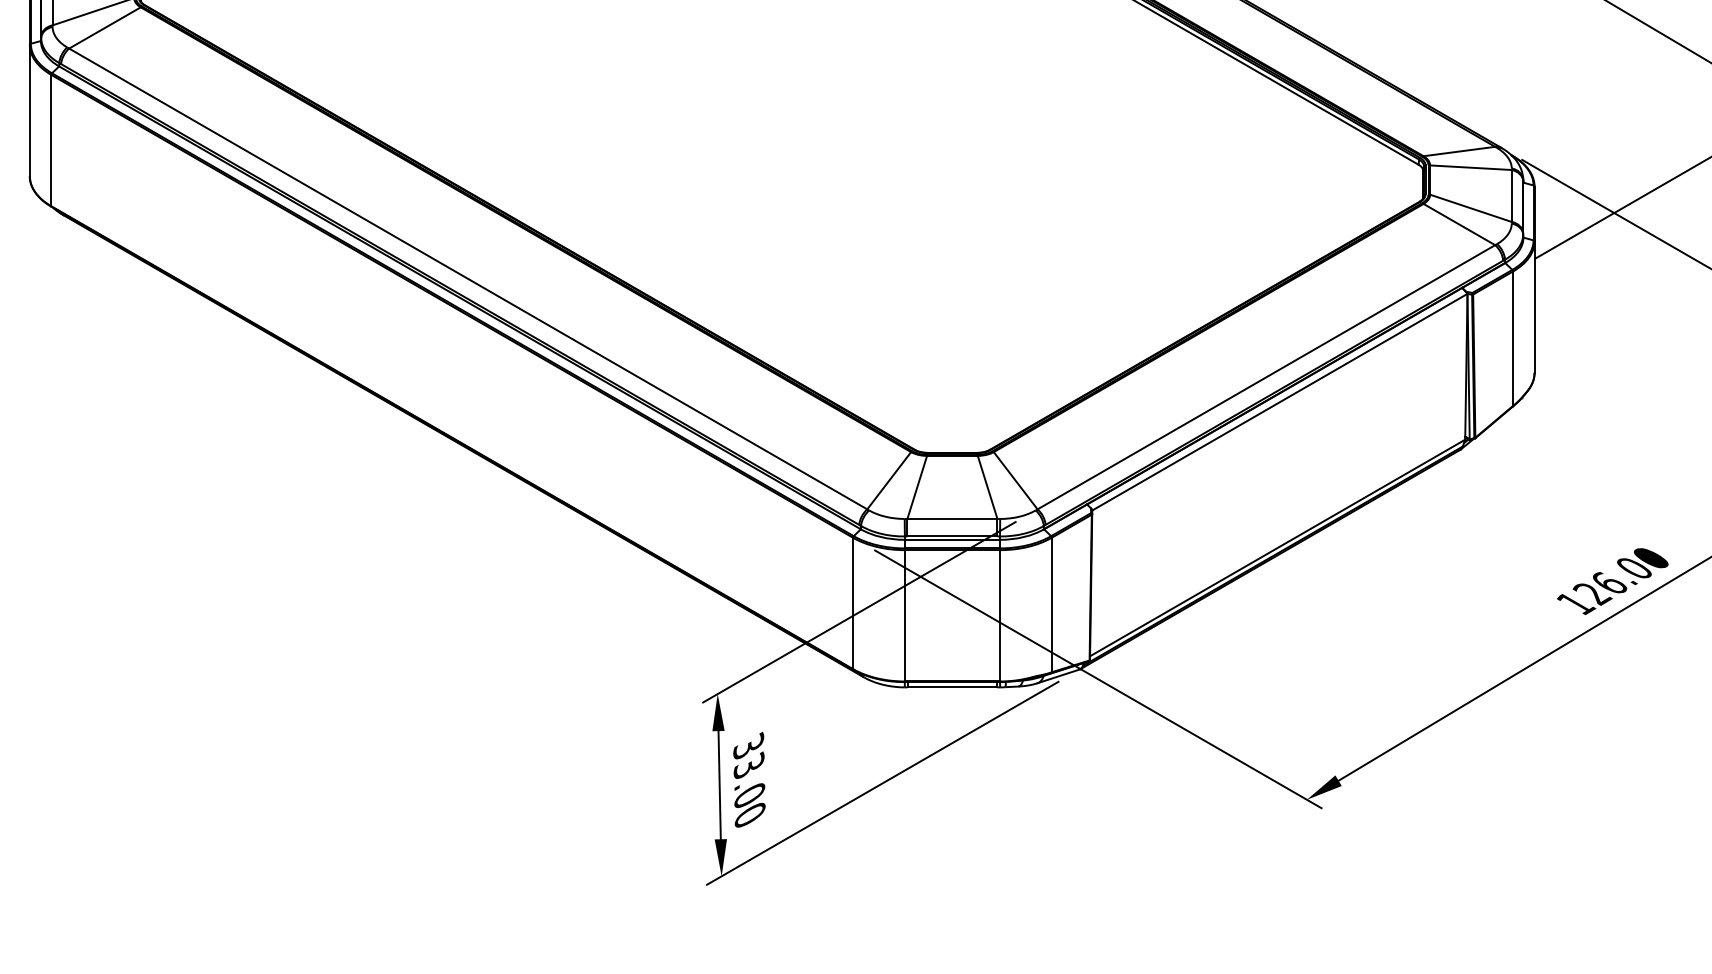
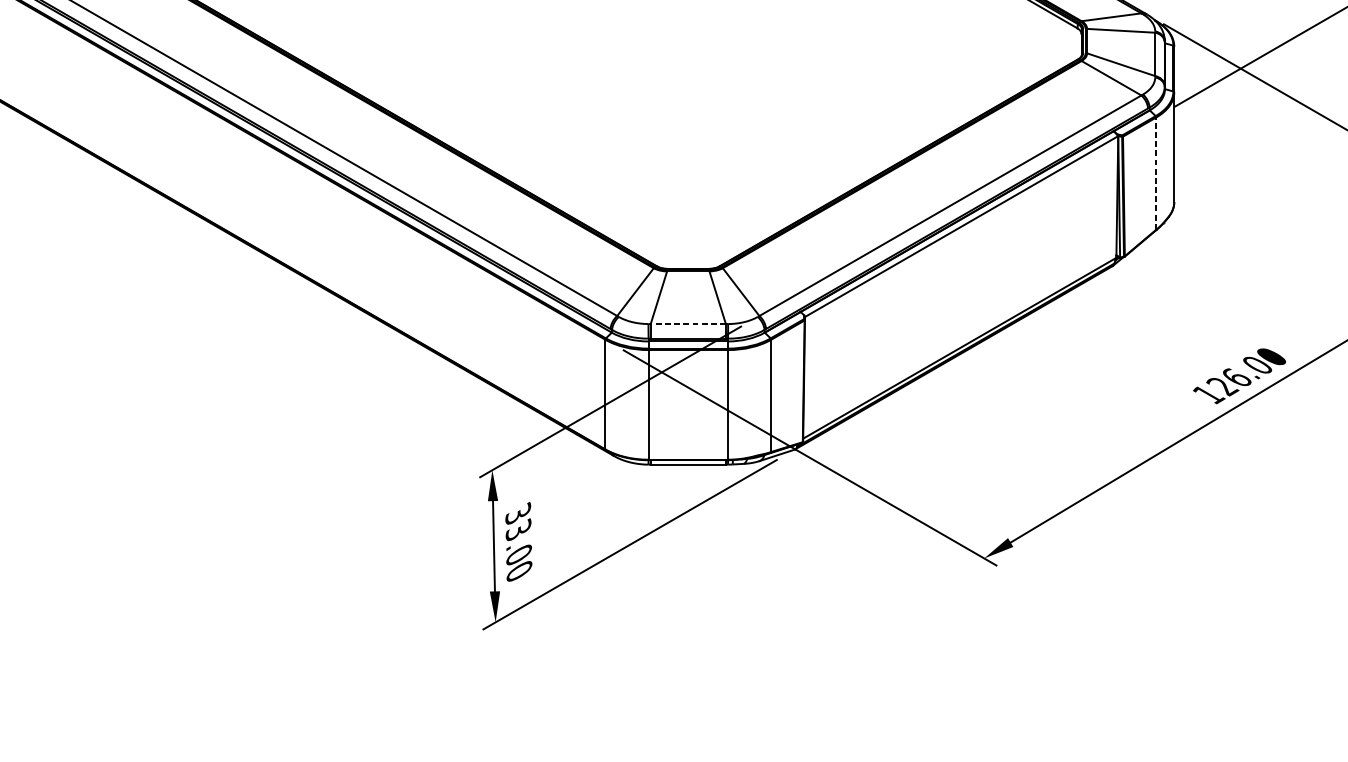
line: (1513, 338) -> (1156, 173), solid -> dashed
line: (951, 518) -> (687, 323), solid -> dashed

